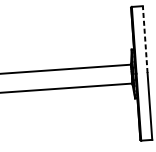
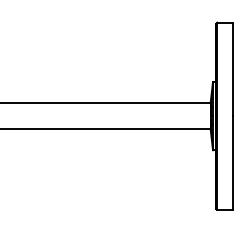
line: (144, 39) -> (232, 69), dashed -> solid

